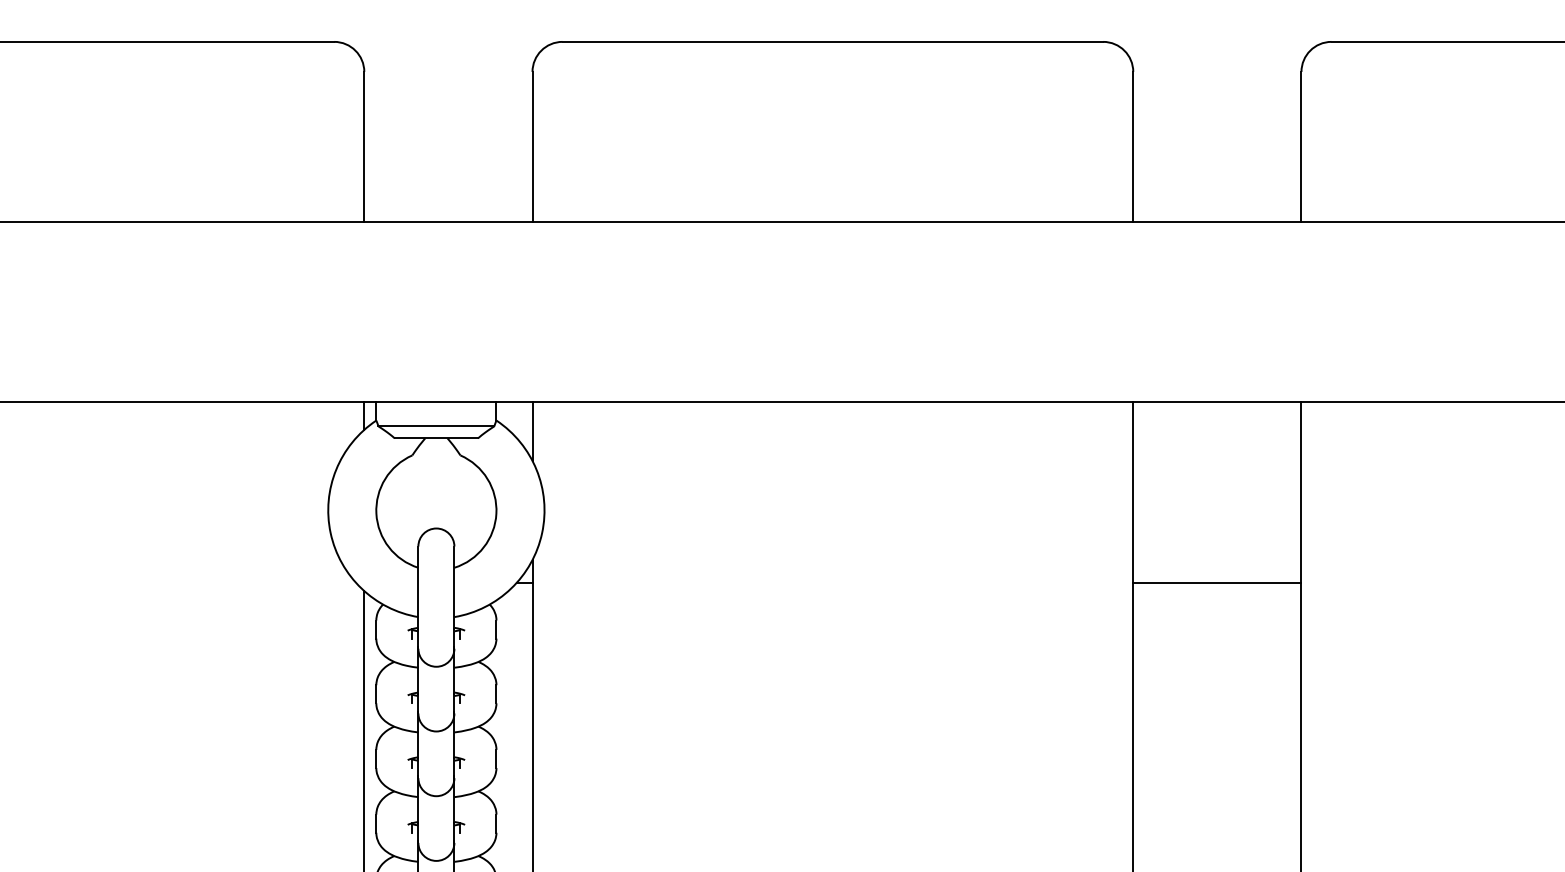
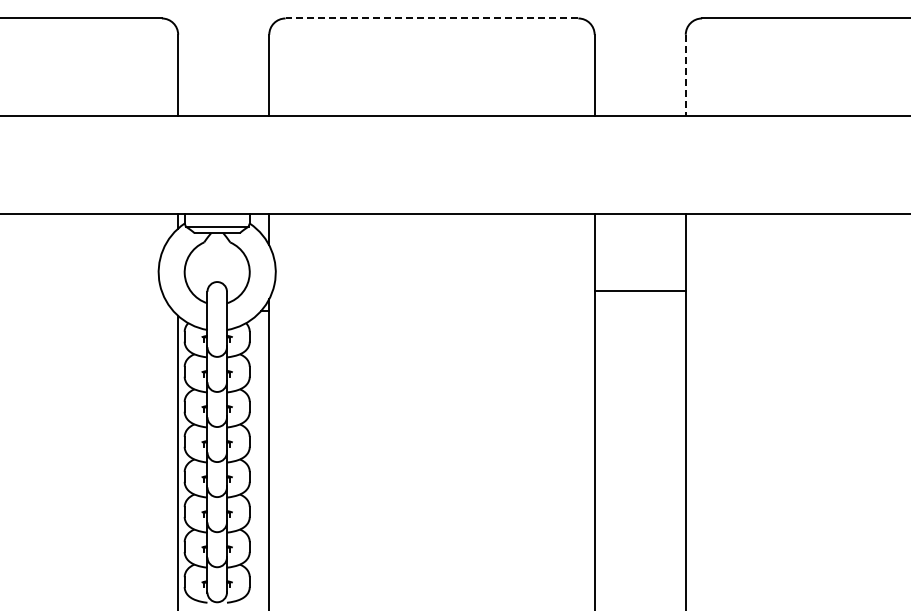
line: (831, 41) -> (431, 18), solid -> dashed
line: (1300, 147) -> (685, 75), solid -> dashed
line: (1216, 582) -> (639, 291), moved

